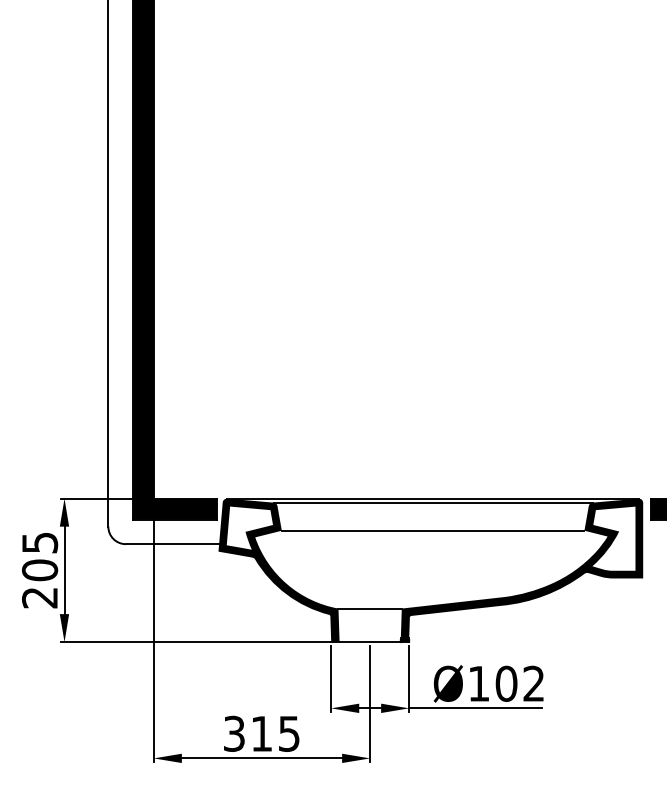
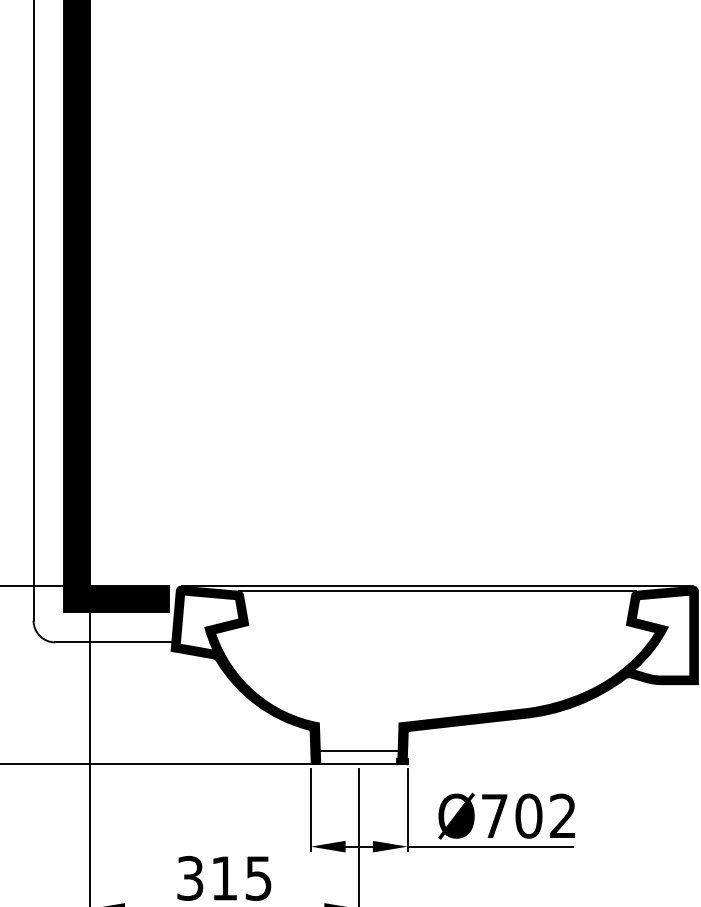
line: (432, 530) -> (436, 625), removed
line: (369, 608) -> (358, 751), moved
text: (479, 683) -> (495, 815), Ø102 -> Ø702

